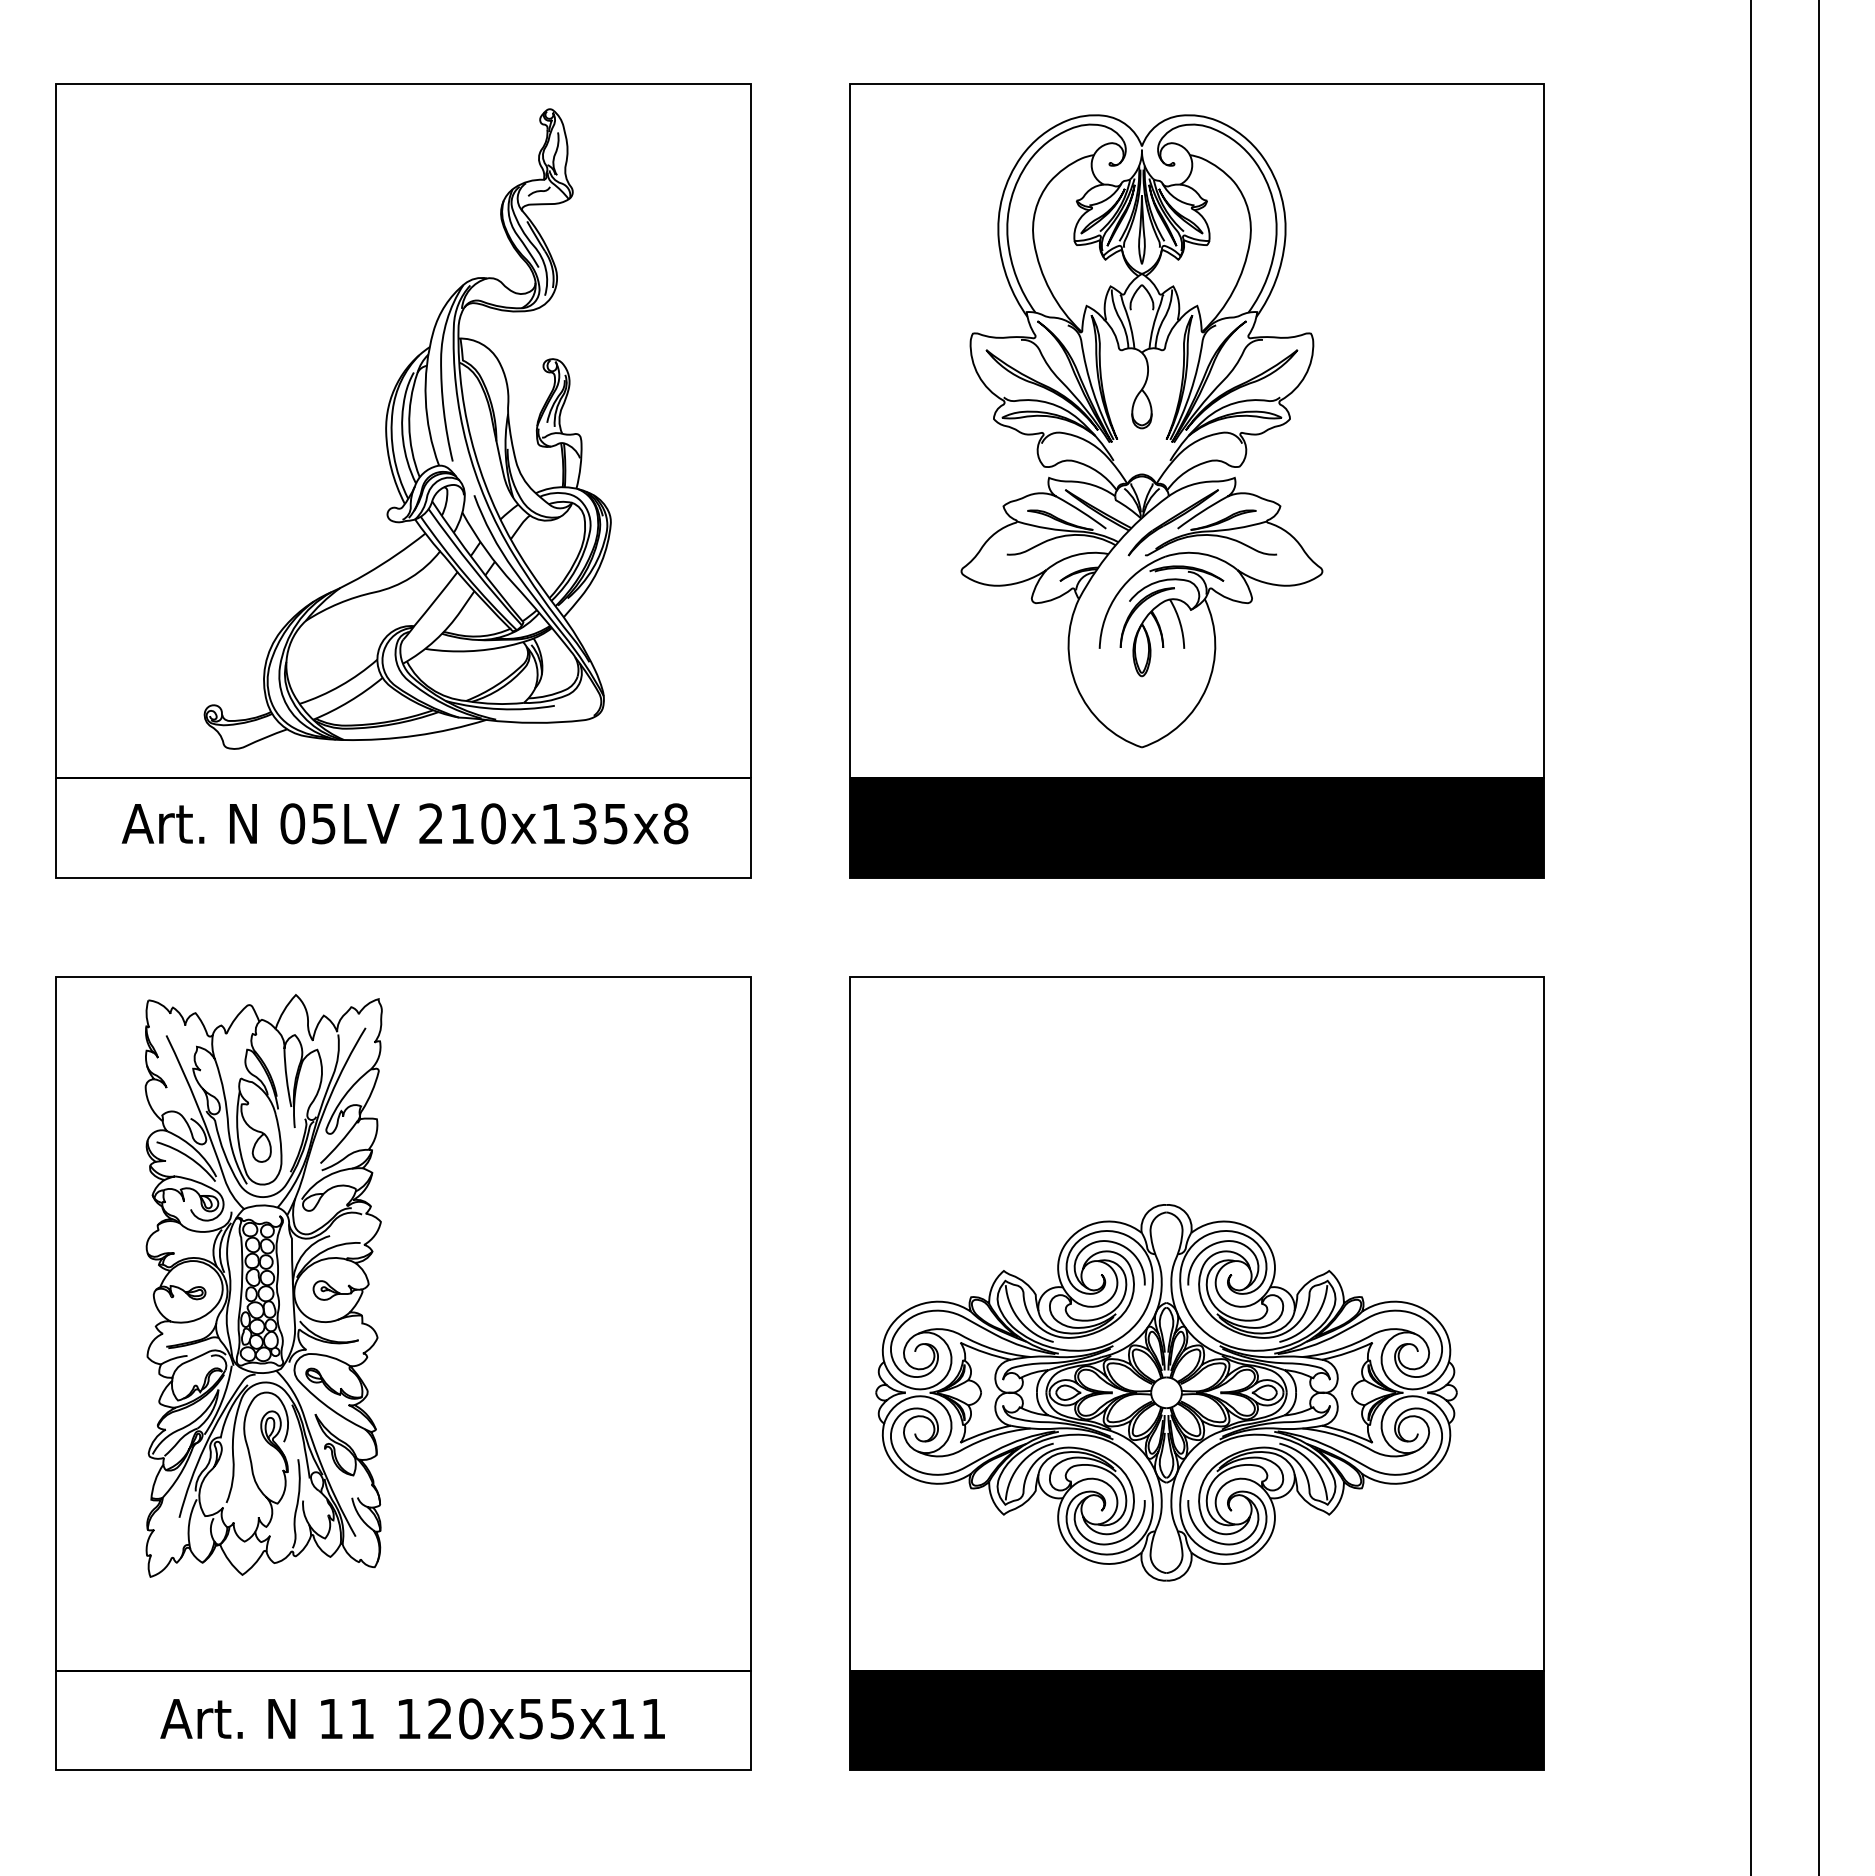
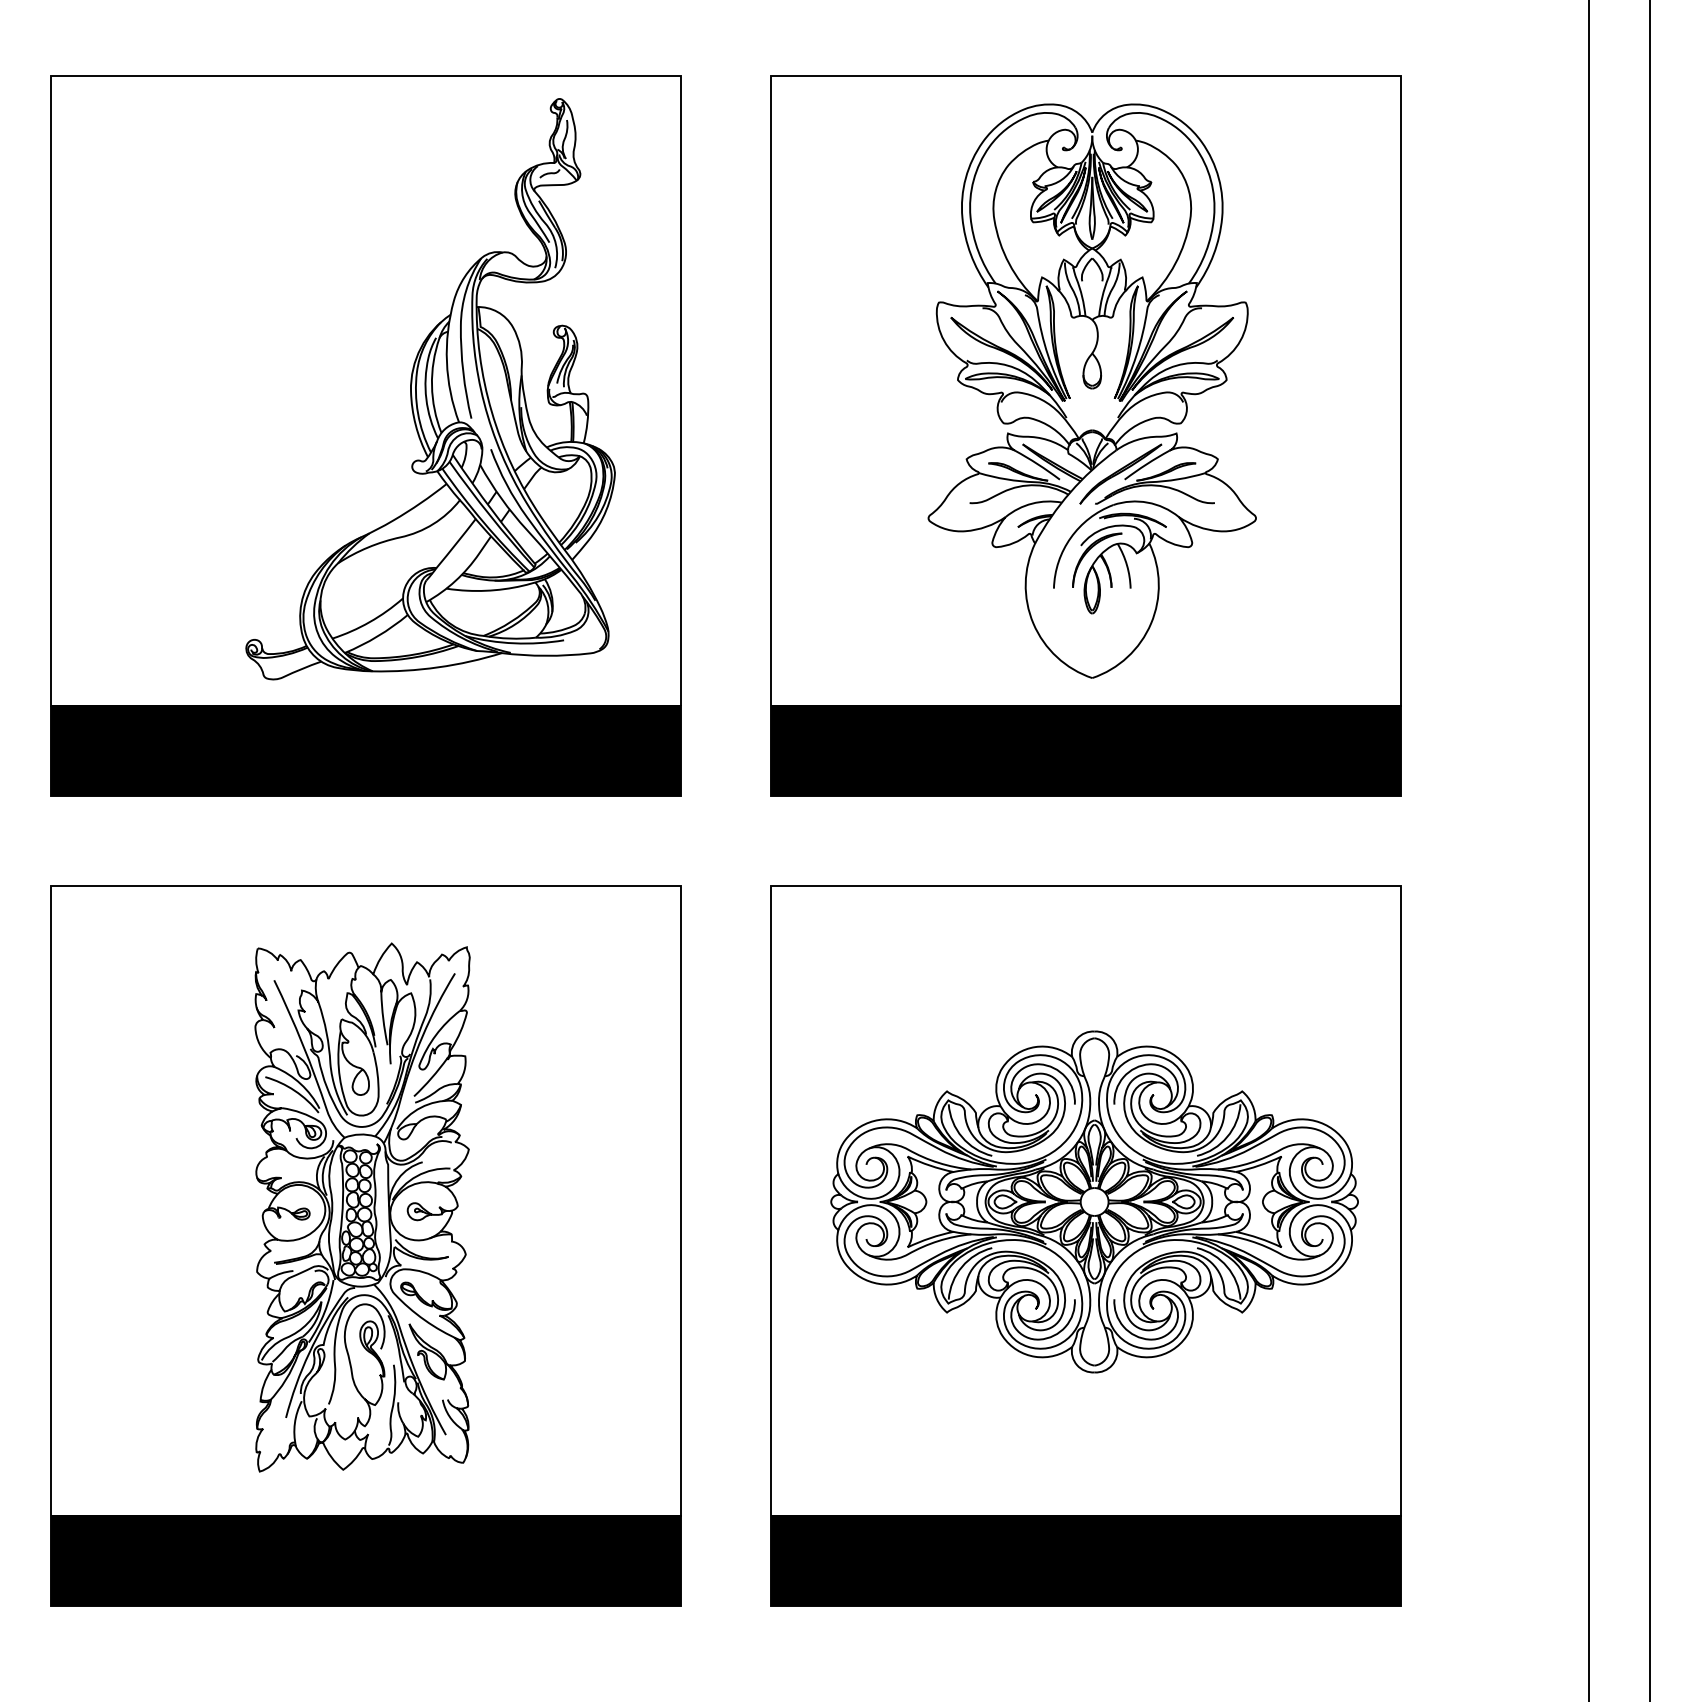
part: (407, 428) -> (430, 388), moved
part: (1141, 431) -> (1091, 391), moved
fill: (403, 827) -> (365, 750), added
part: (263, 1285) -> (362, 1207), moved
part: (1166, 1392) -> (1094, 1201), moved
fill: (403, 1720) -> (365, 1561), added

